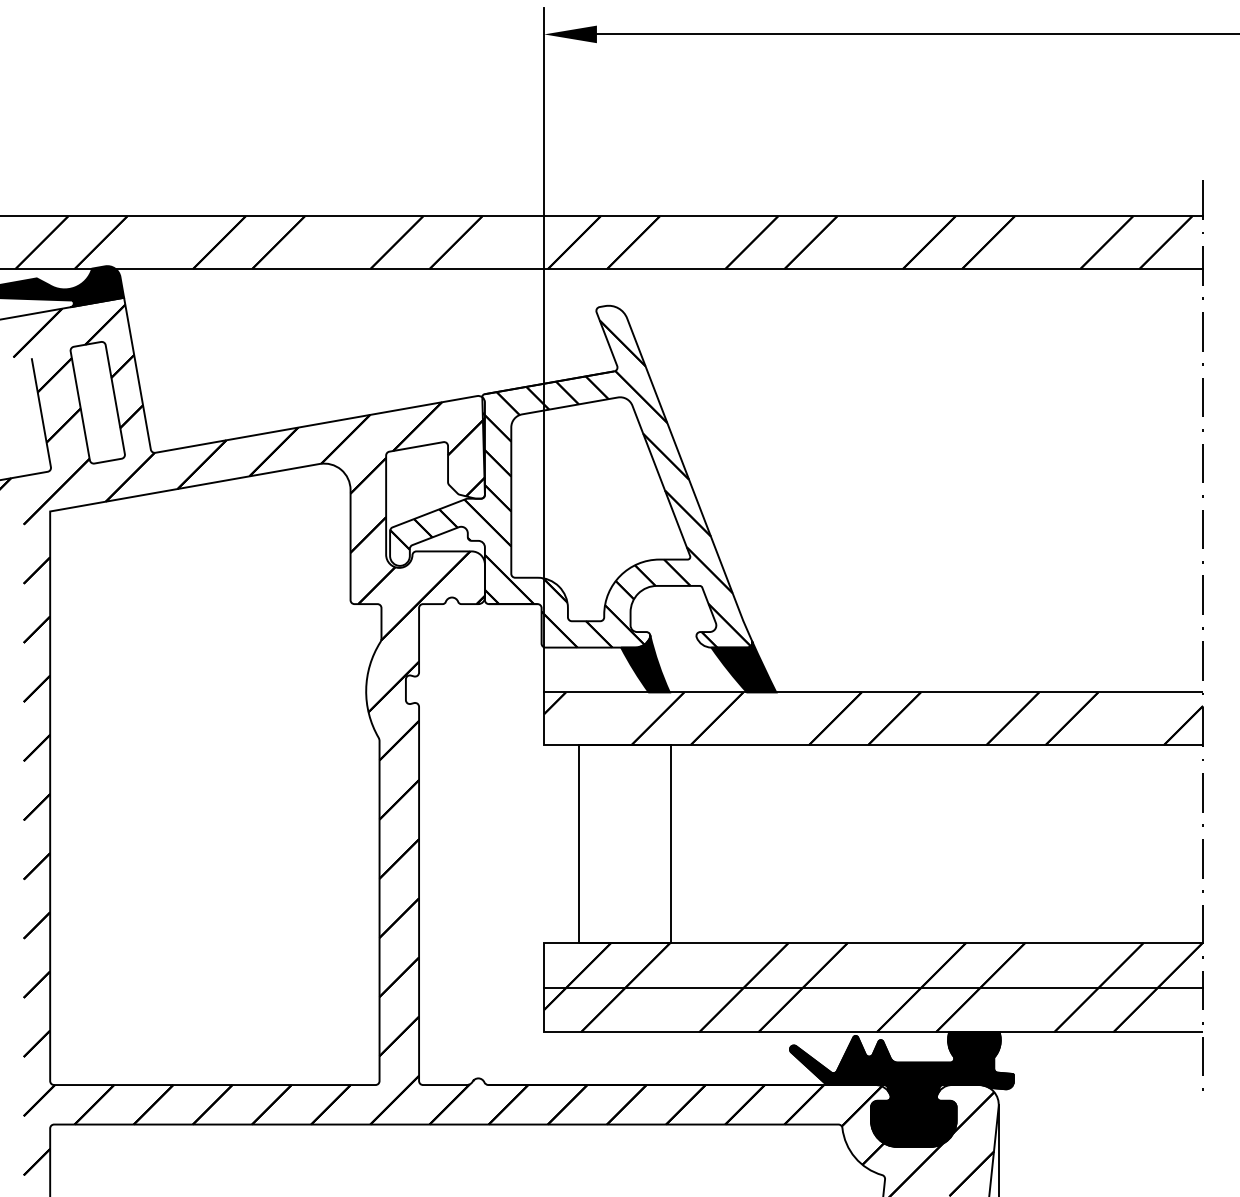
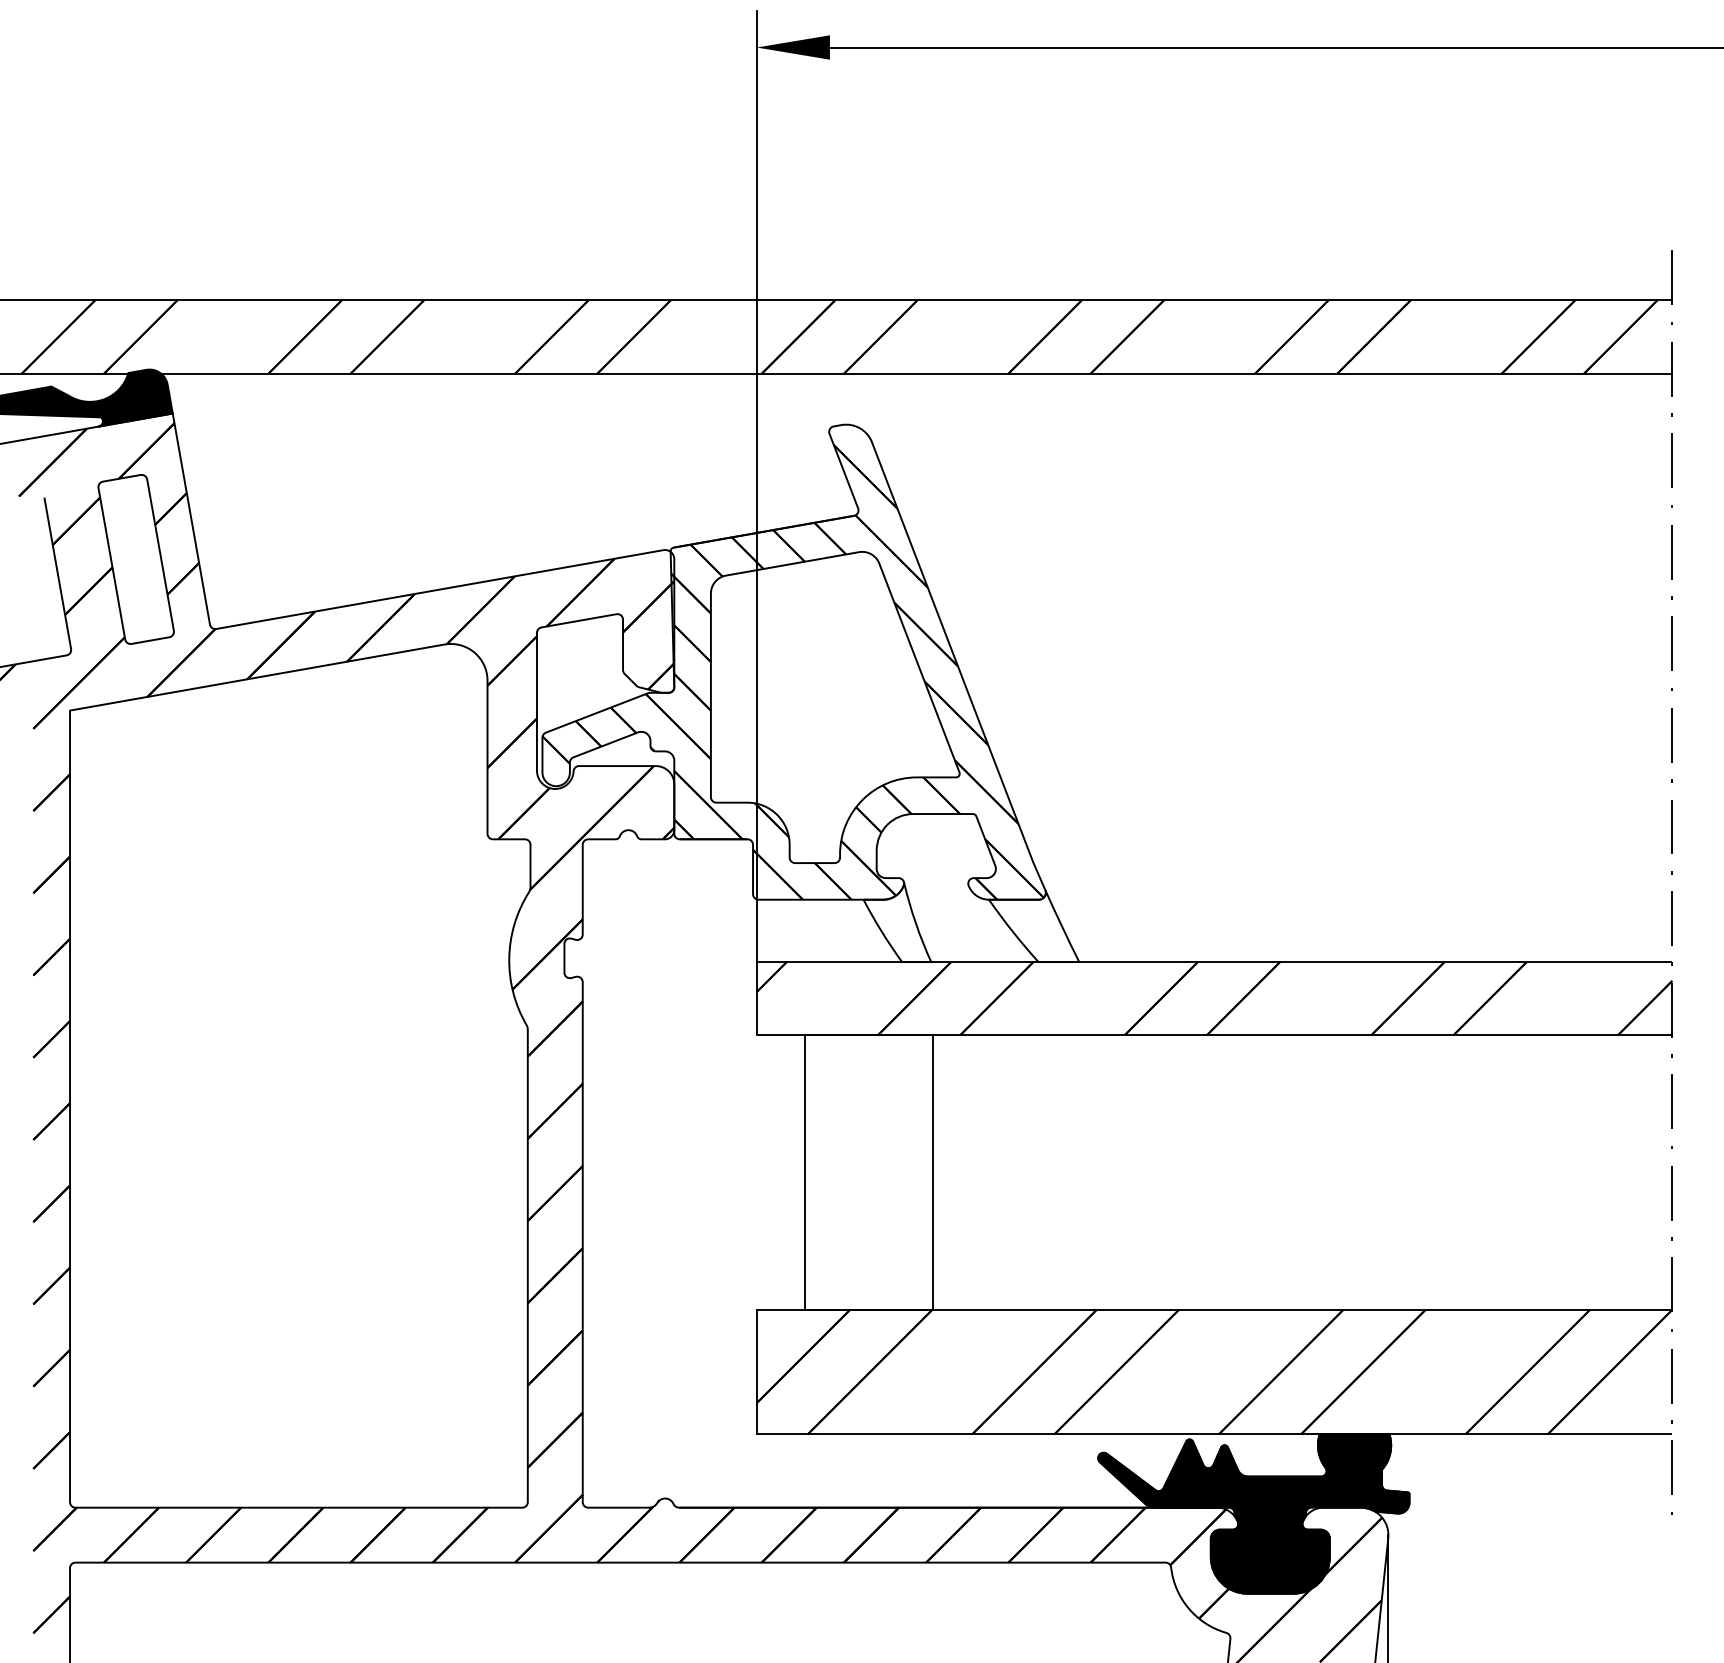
fill: (645, 663) -> (897, 922), removed
fill: (744, 666) -> (1034, 926), removed
line: (873, 987) -> (1214, 1372), removed

